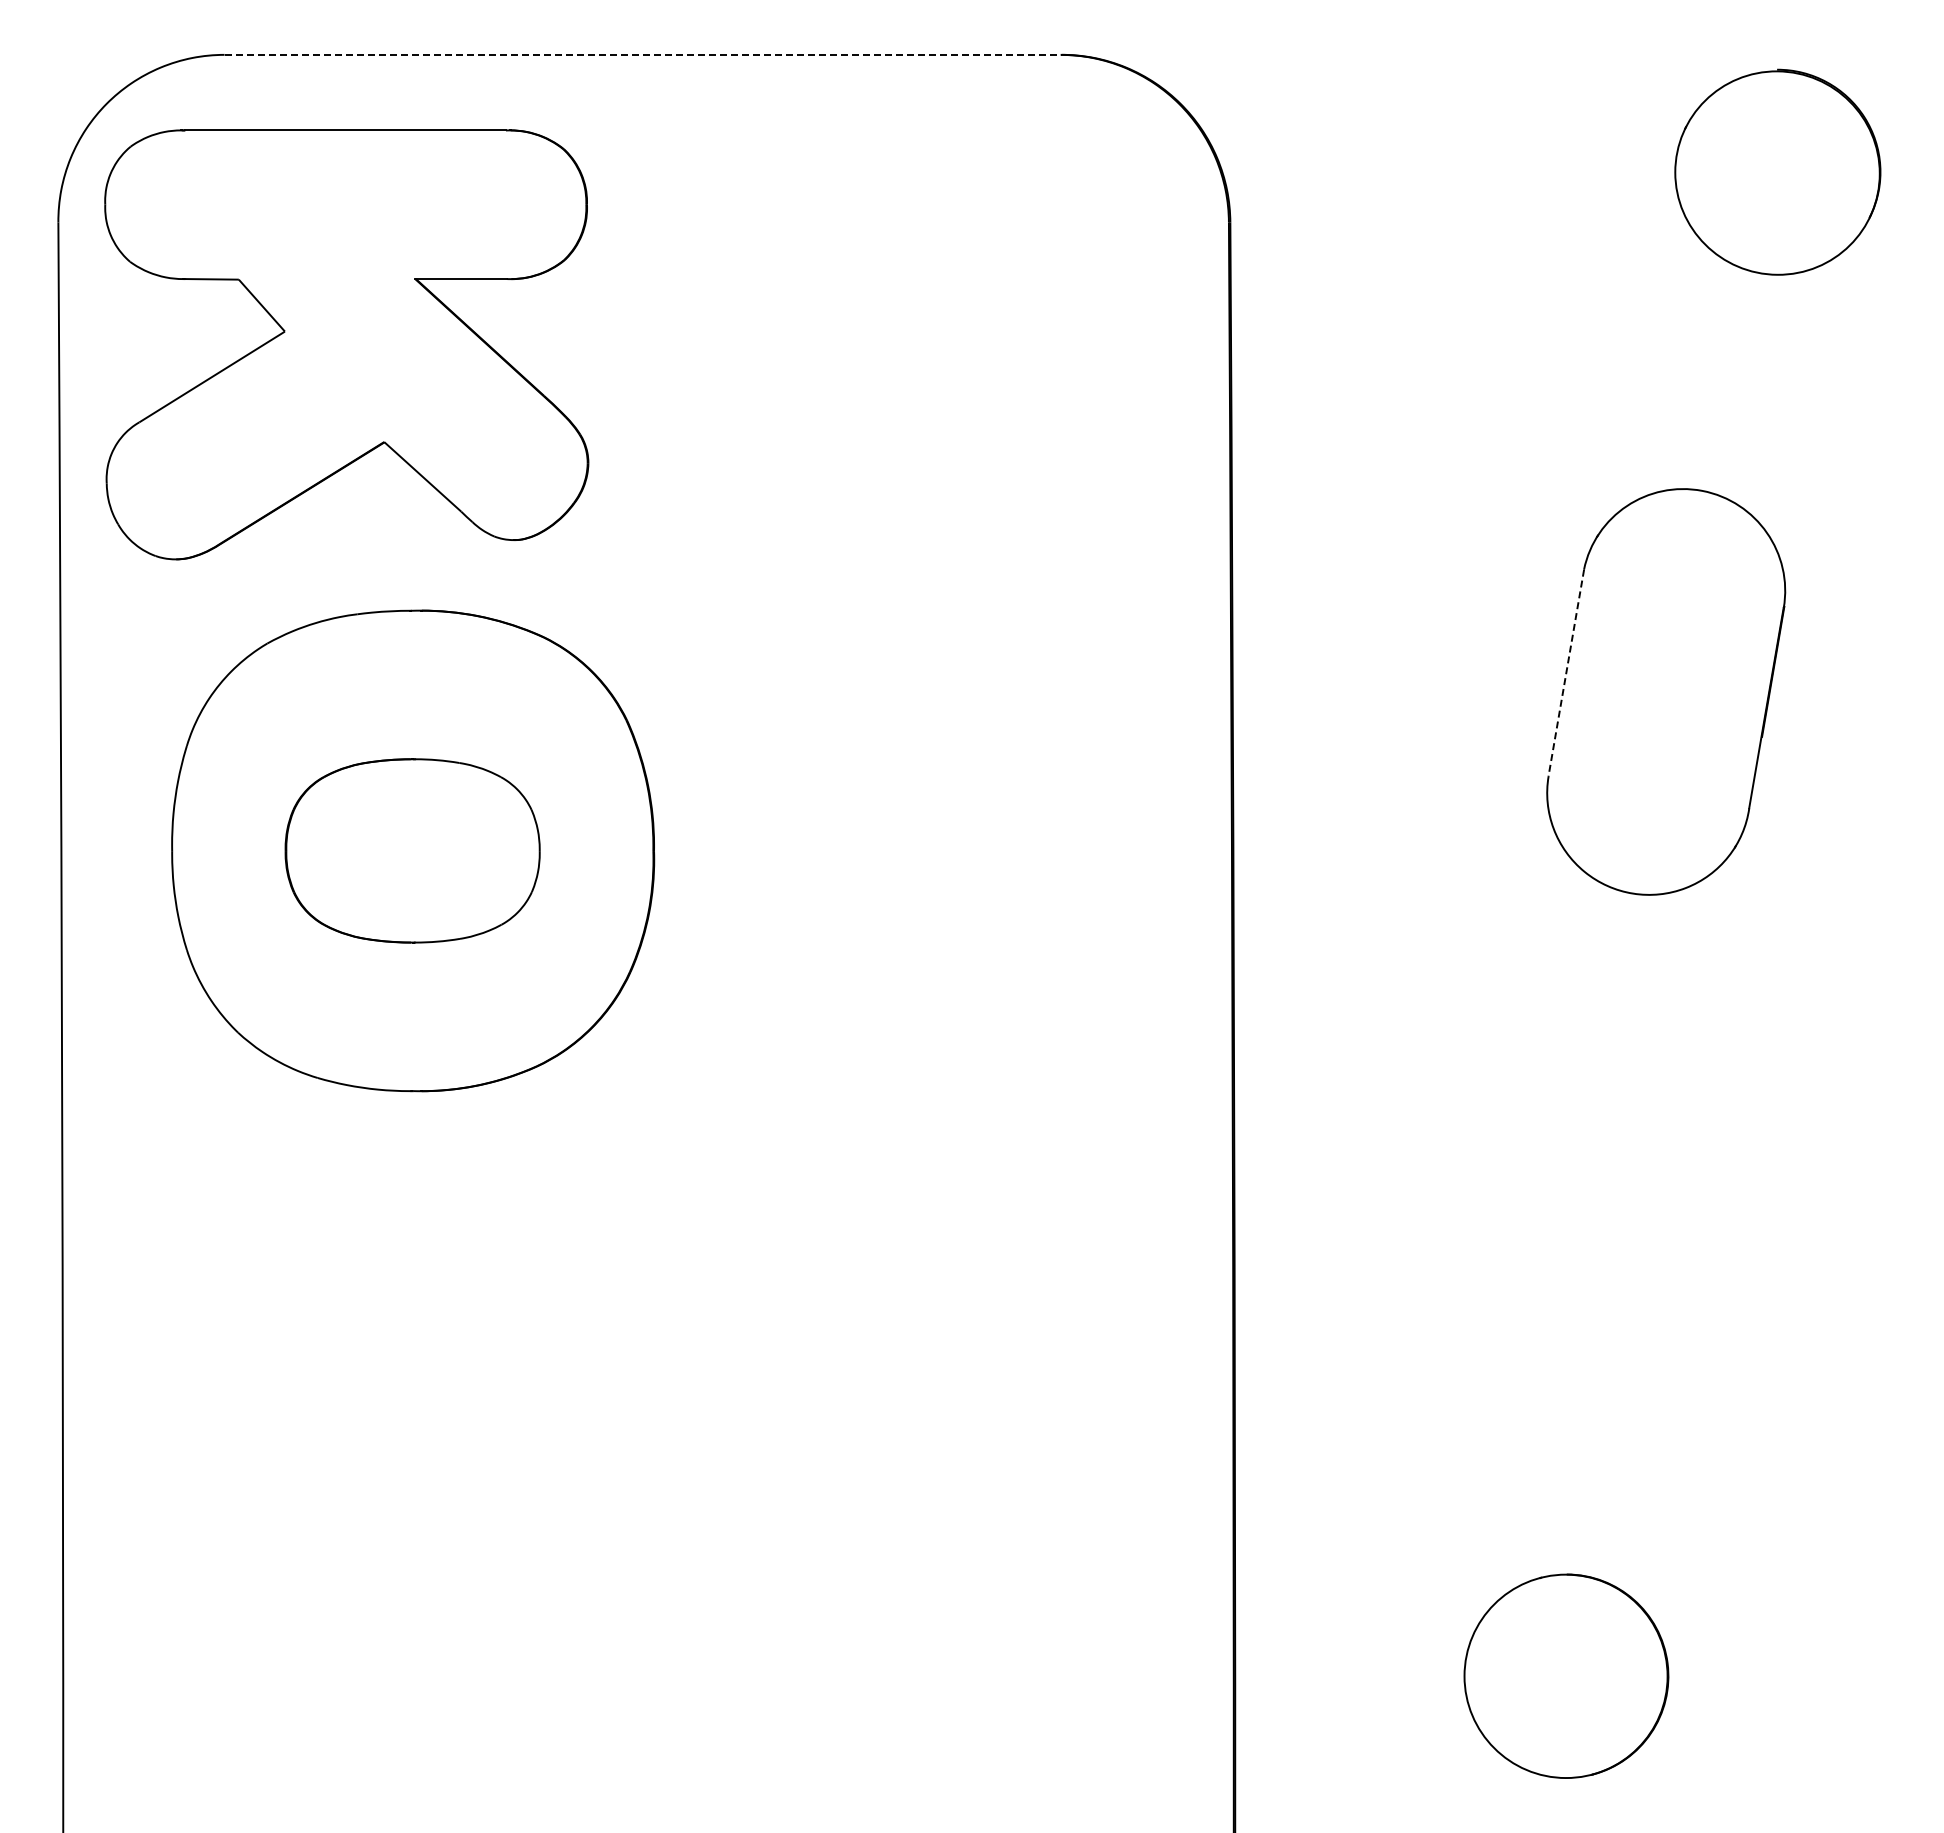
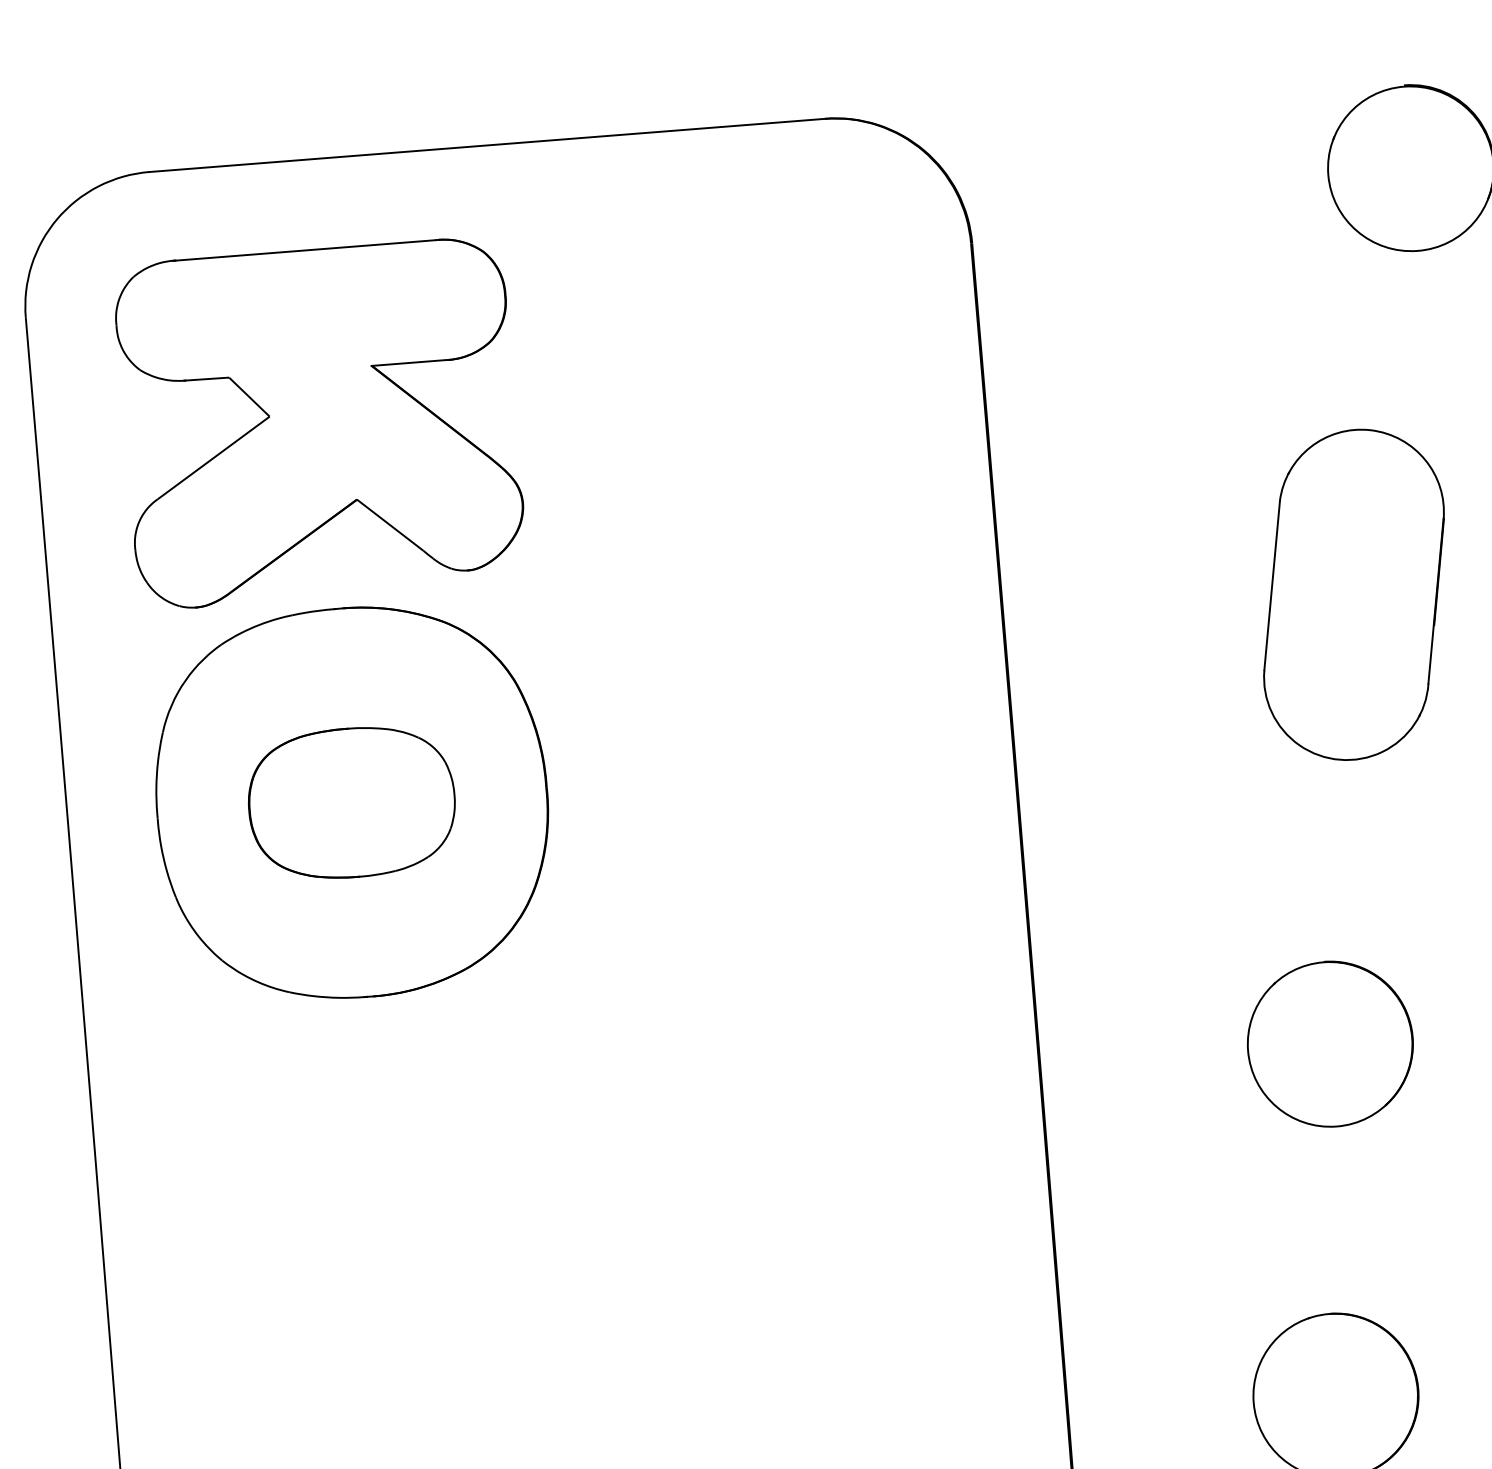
line: (643, 54) -> (487, 145), dashed -> solid
part: (346, 344) -> (320, 423), moved
line: (1566, 672) -> (1272, 585), dashed -> solid
part: (1593, 1242) -> (1330, 1044), added

